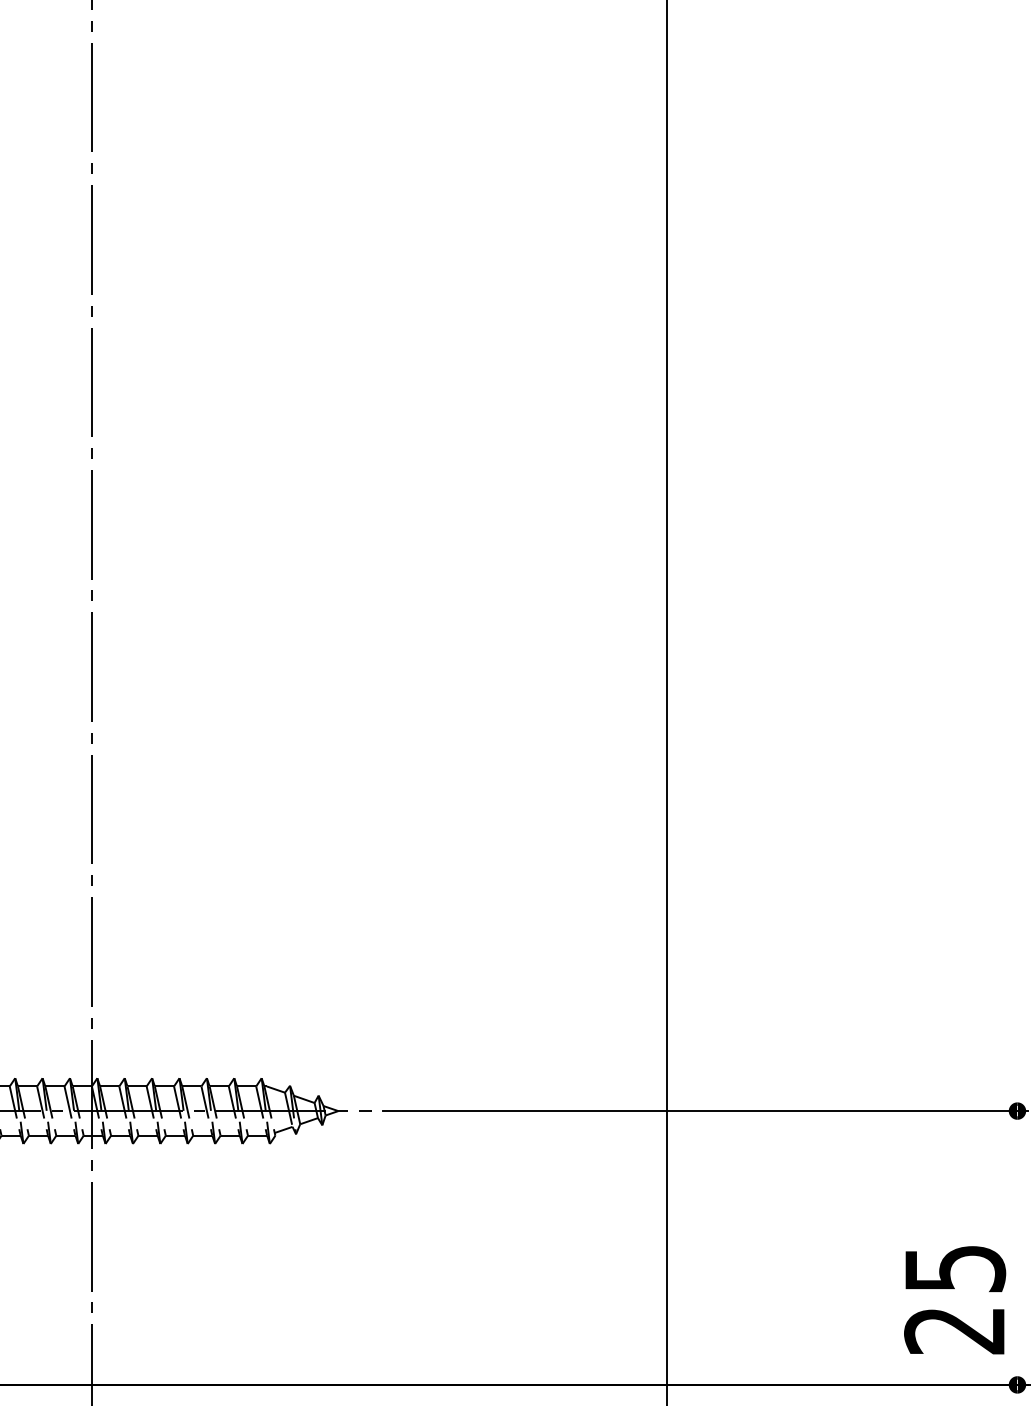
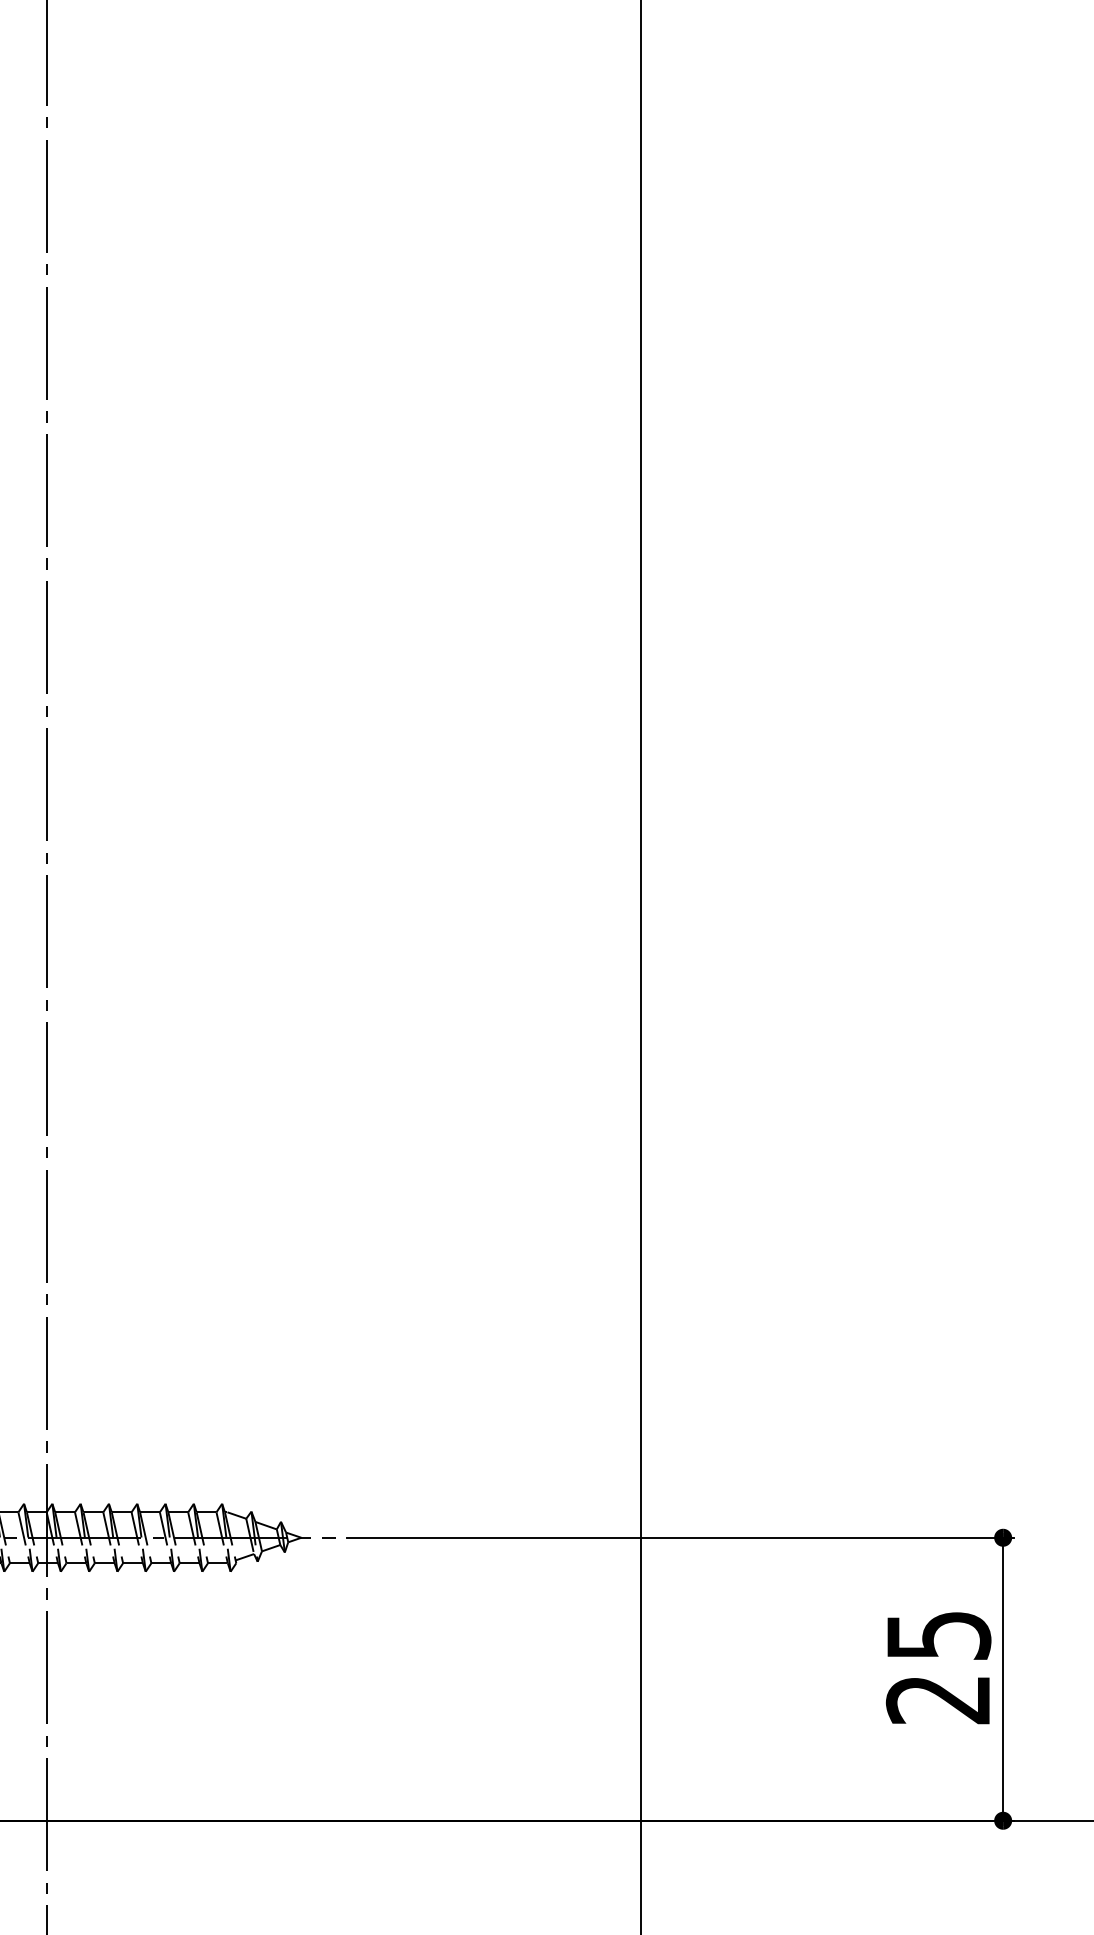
line: (1017, 1247) -> (1003, 1678), added
text: (954, 1300) -> (938, 1668), moved

